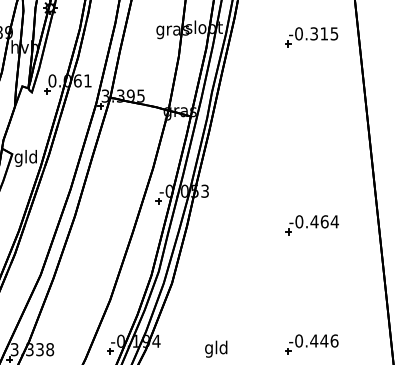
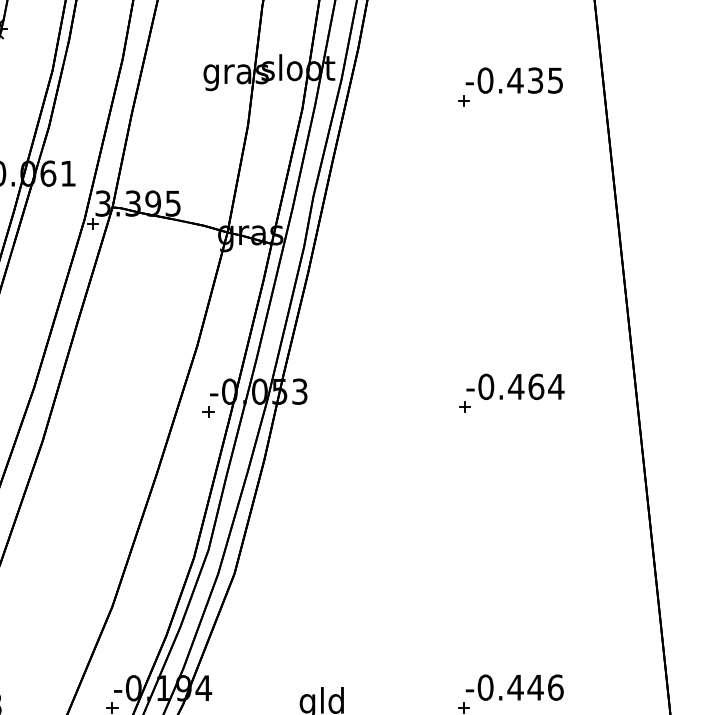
text: (319, 33) -> (526, 79), -0.315 -> -0.435
part: (311, 225) -> (510, 394), moved

